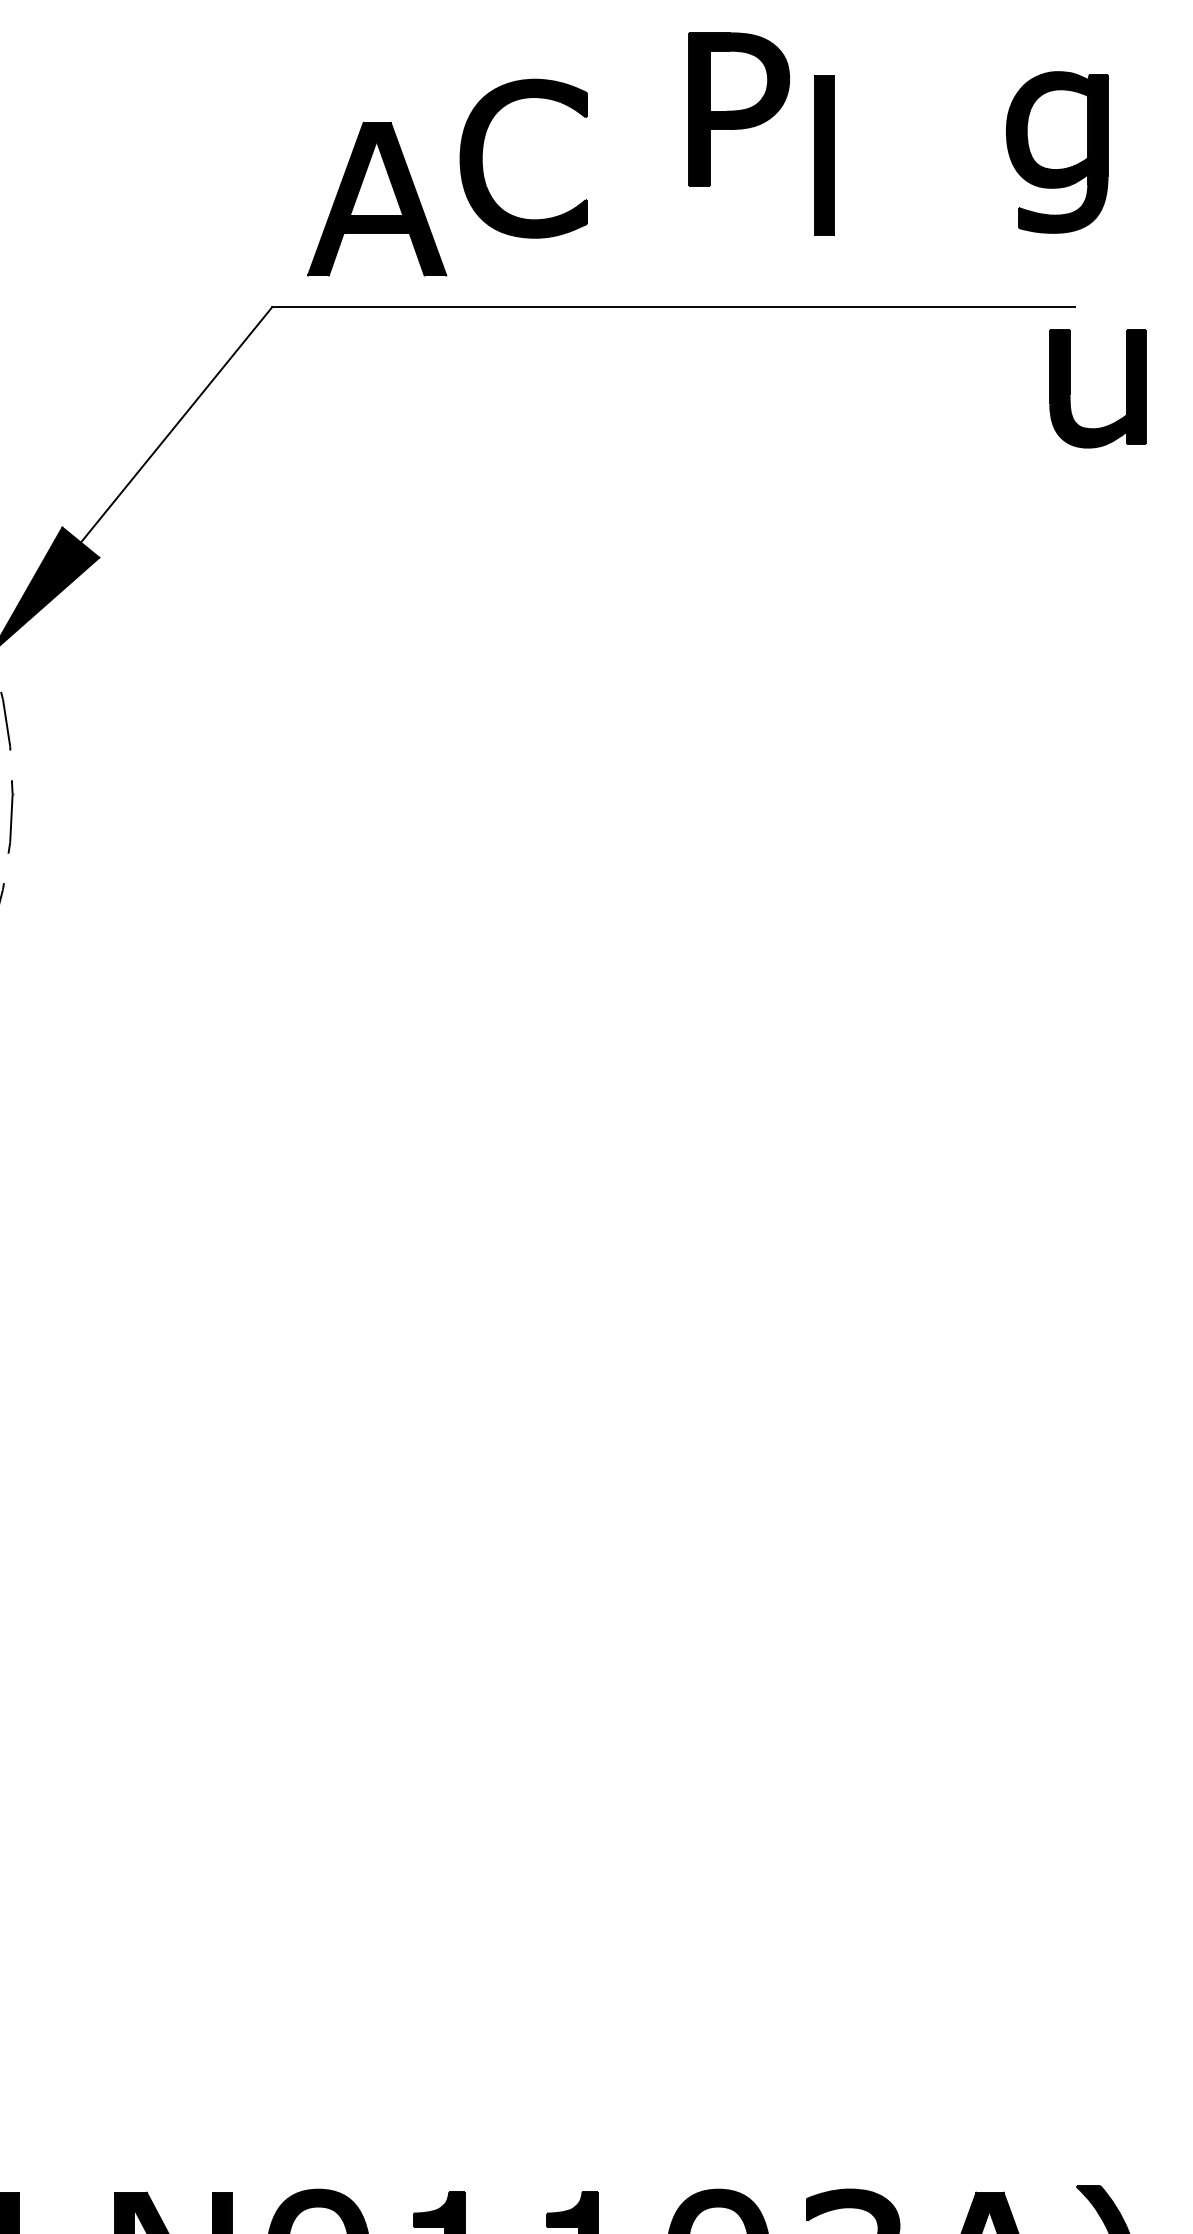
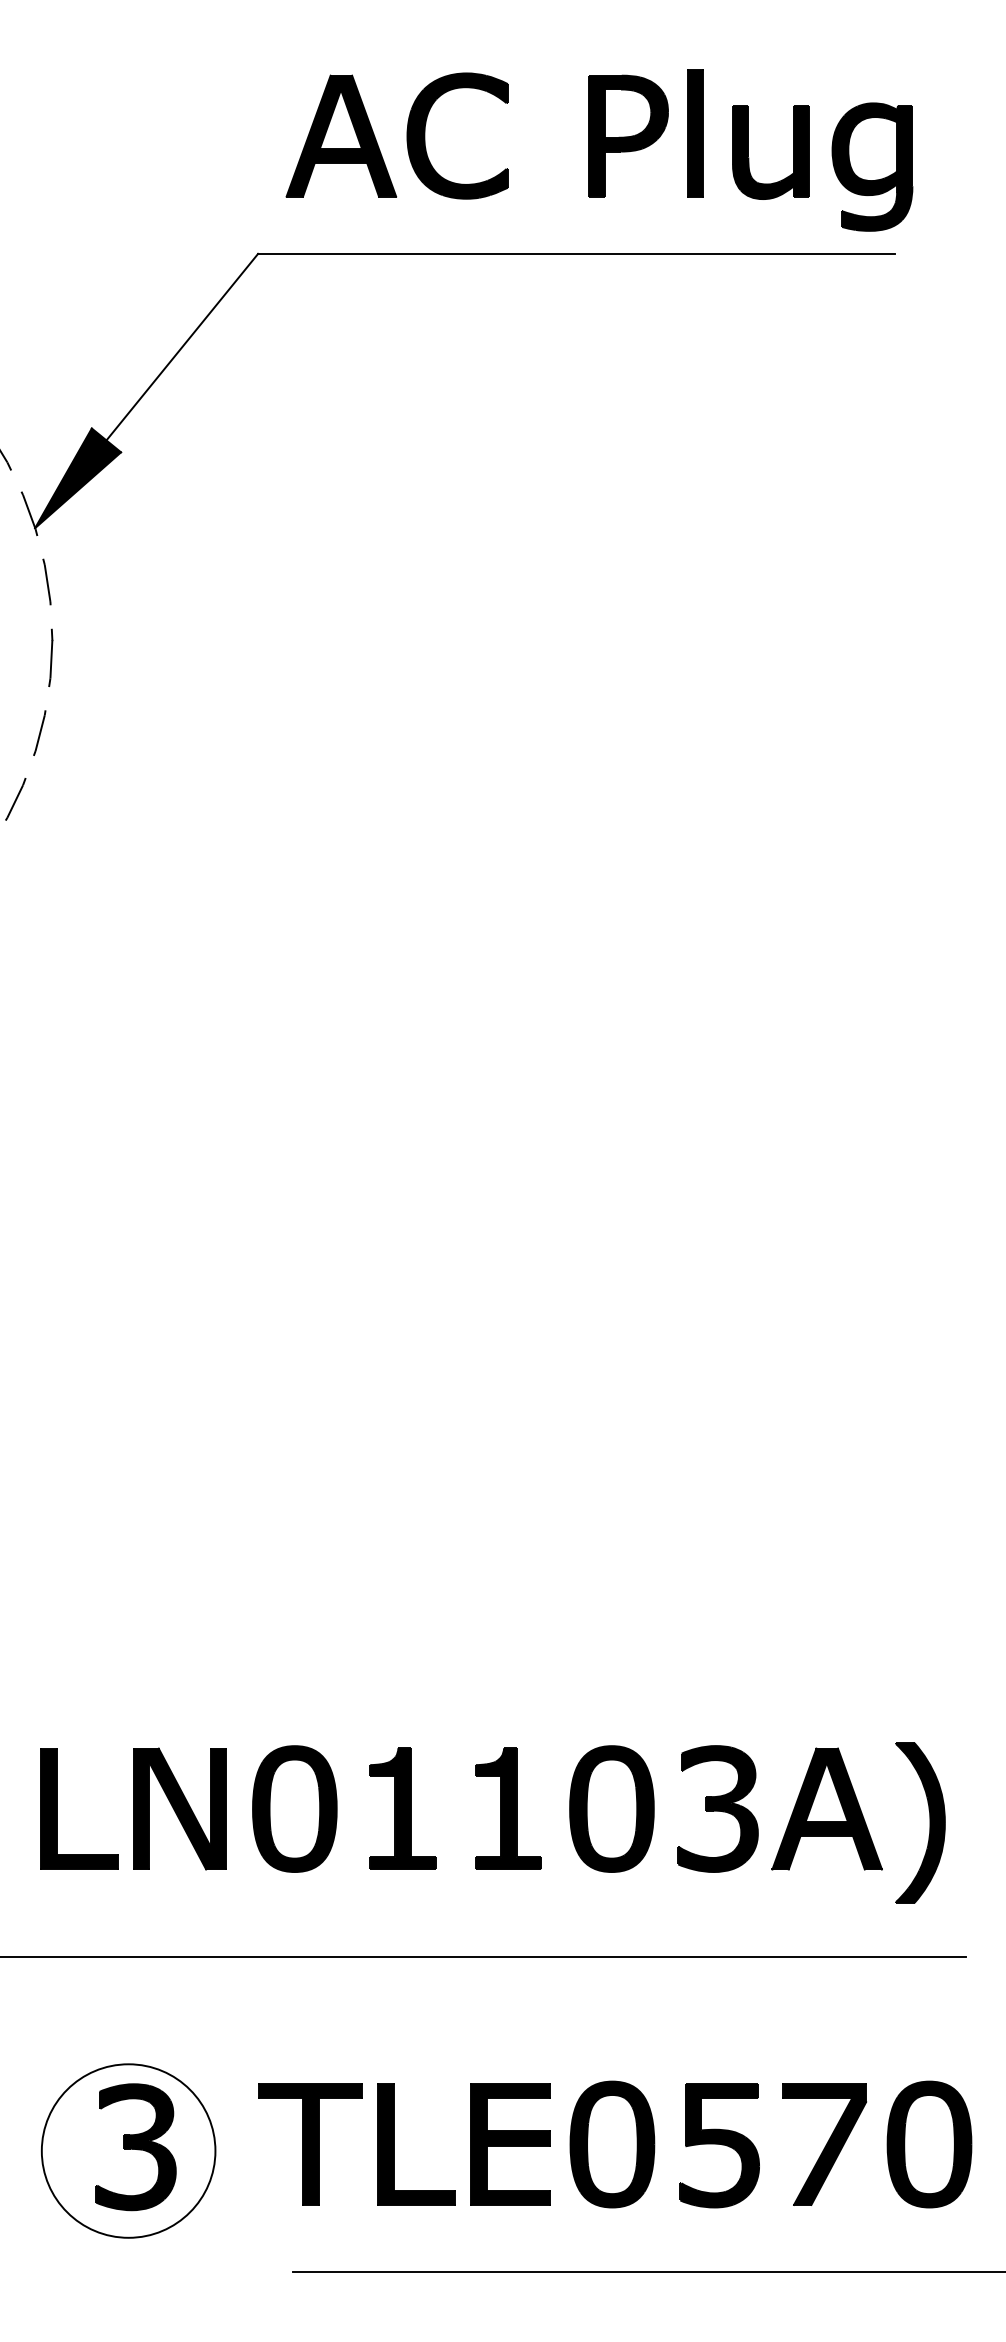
part: (739, 108) -> (628, 135), moved
part: (1057, 151) -> (872, 166), moved
part: (377, 198) -> (341, 135), moved
part: (1071, 395) -> (749, 157), moved

